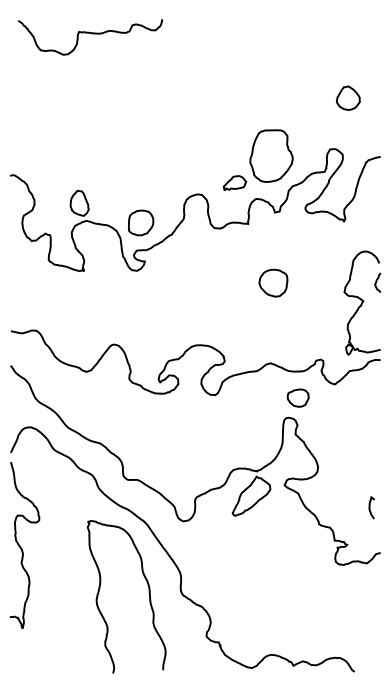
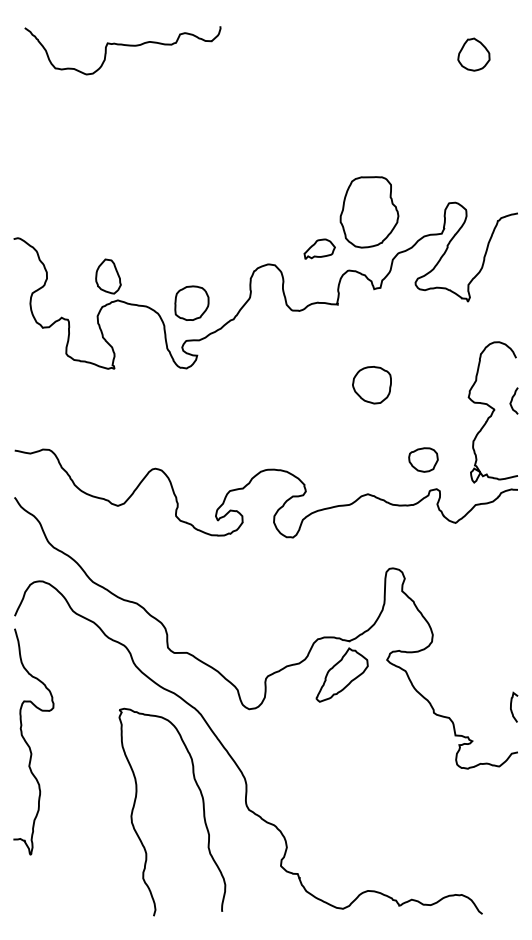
part: (348, 97) -> (474, 53), moved
curve: (377, 281) -> (513, 399), moved
part: (297, 397) -> (422, 459), moved
curve: (370, 507) -> (512, 706), moved

